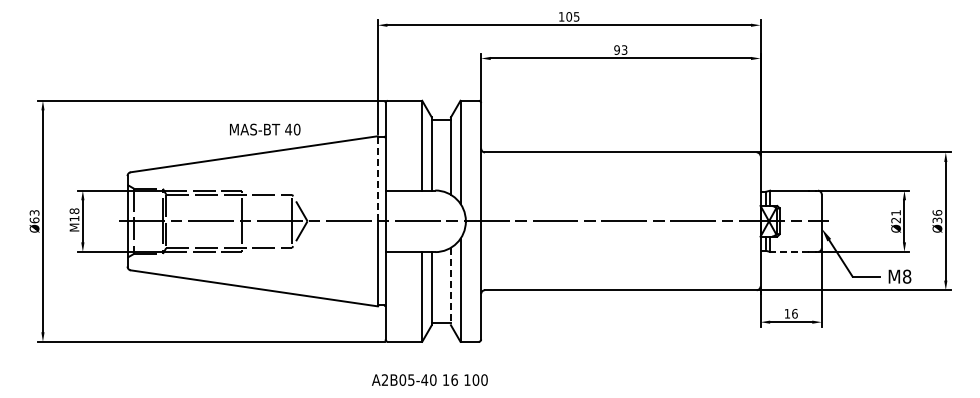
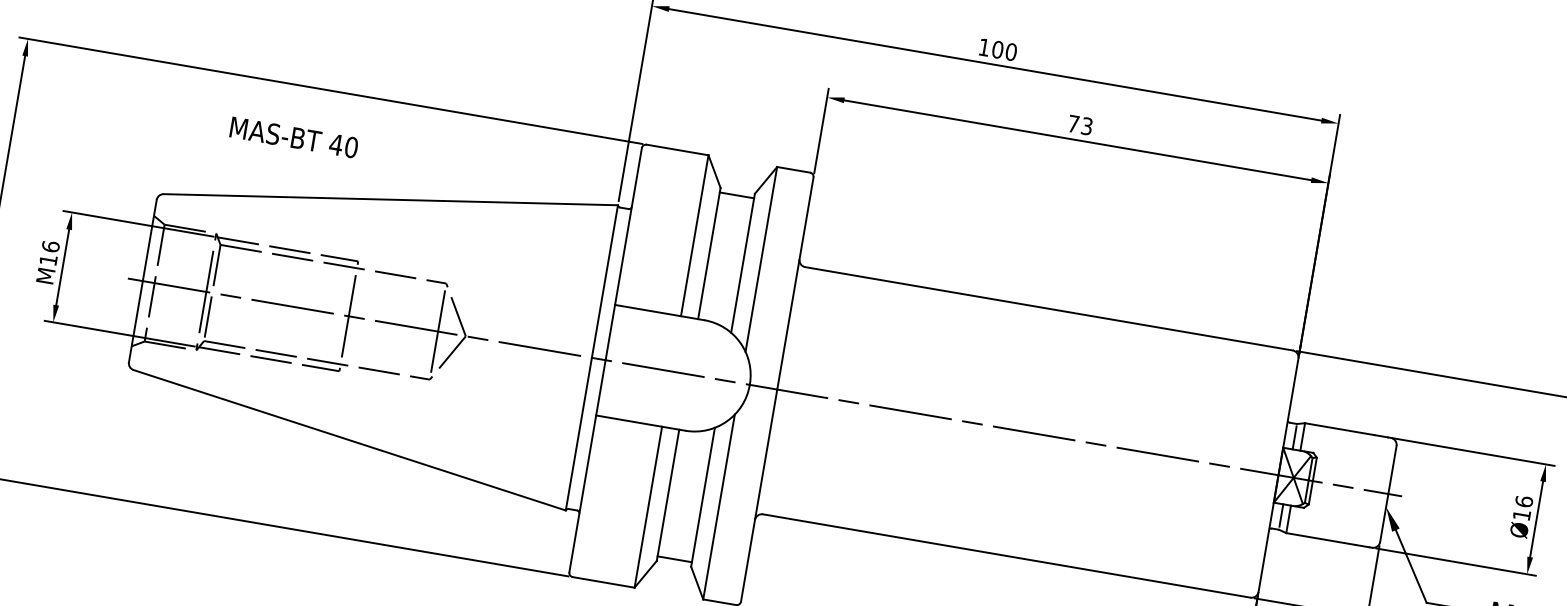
text: (576, 16) -> (1011, 51), 105 -> 100
text: (616, 49) -> (1072, 122), 93 -> 73
text: (265, 129) -> (294, 137), moved
line: (377, 178) -> (604, 280), dashed -> solid
text: (74, 211) -> (50, 247), M18 -> M16
text: (895, 216) -> (1522, 507), Ø21 -> Ø16
line: (788, 251) -> (1319, 537), dashed -> solid
line: (450, 286) -> (702, 497), dashed -> solid

